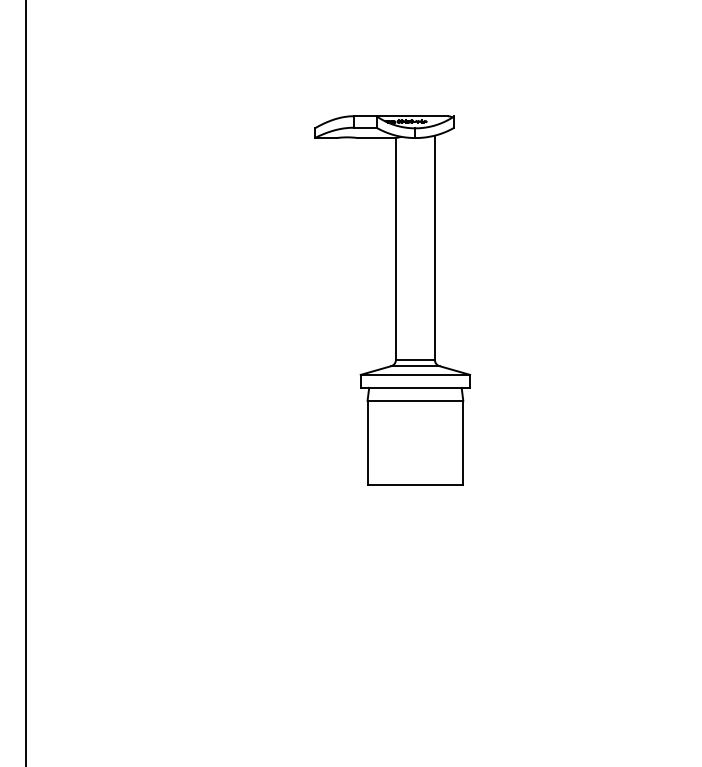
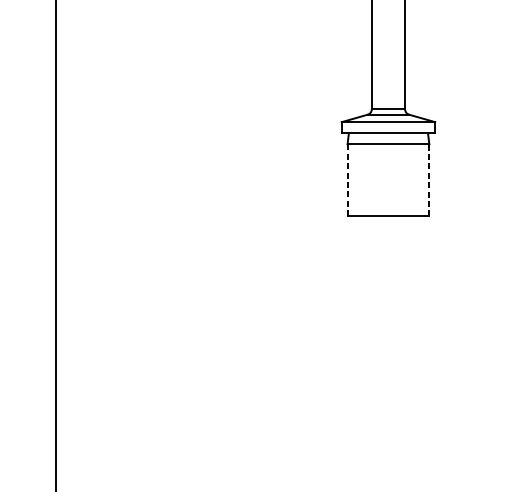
line: (463, 442) -> (429, 179), solid -> dashed
line: (367, 443) -> (347, 180), solid -> dashed

